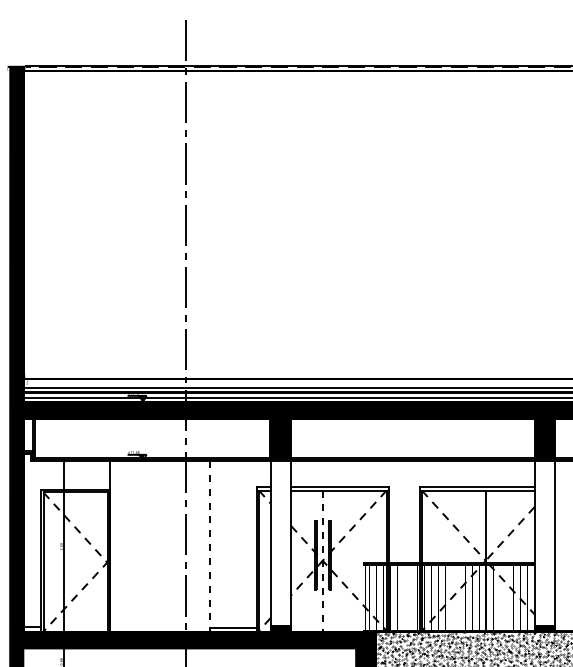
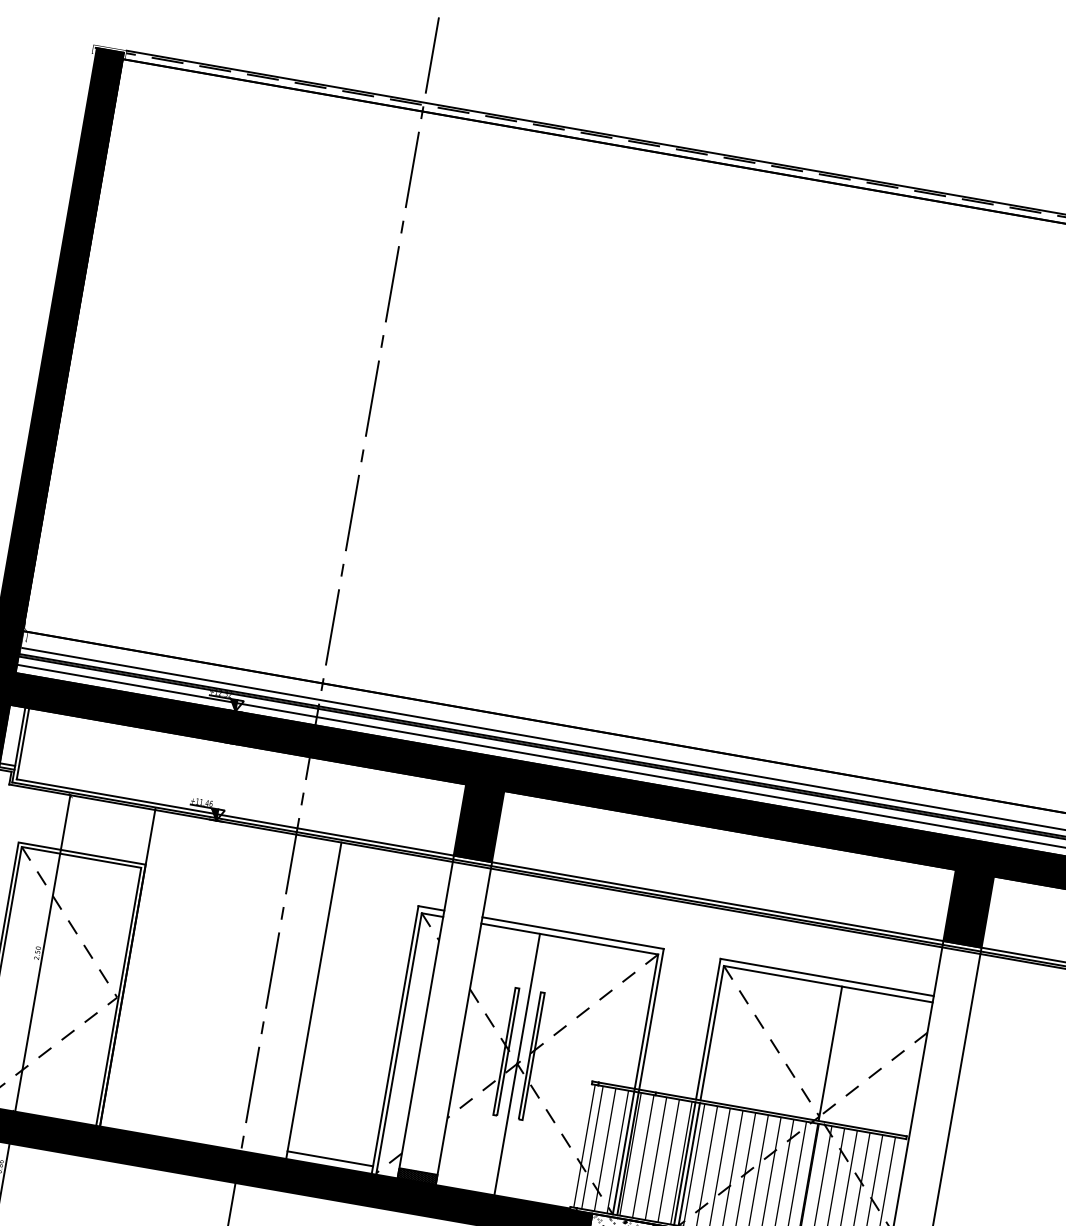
line: (210, 546) -> (313, 1001), dashed -> solid
line: (322, 561) -> (516, 1065), dashed -> solid

